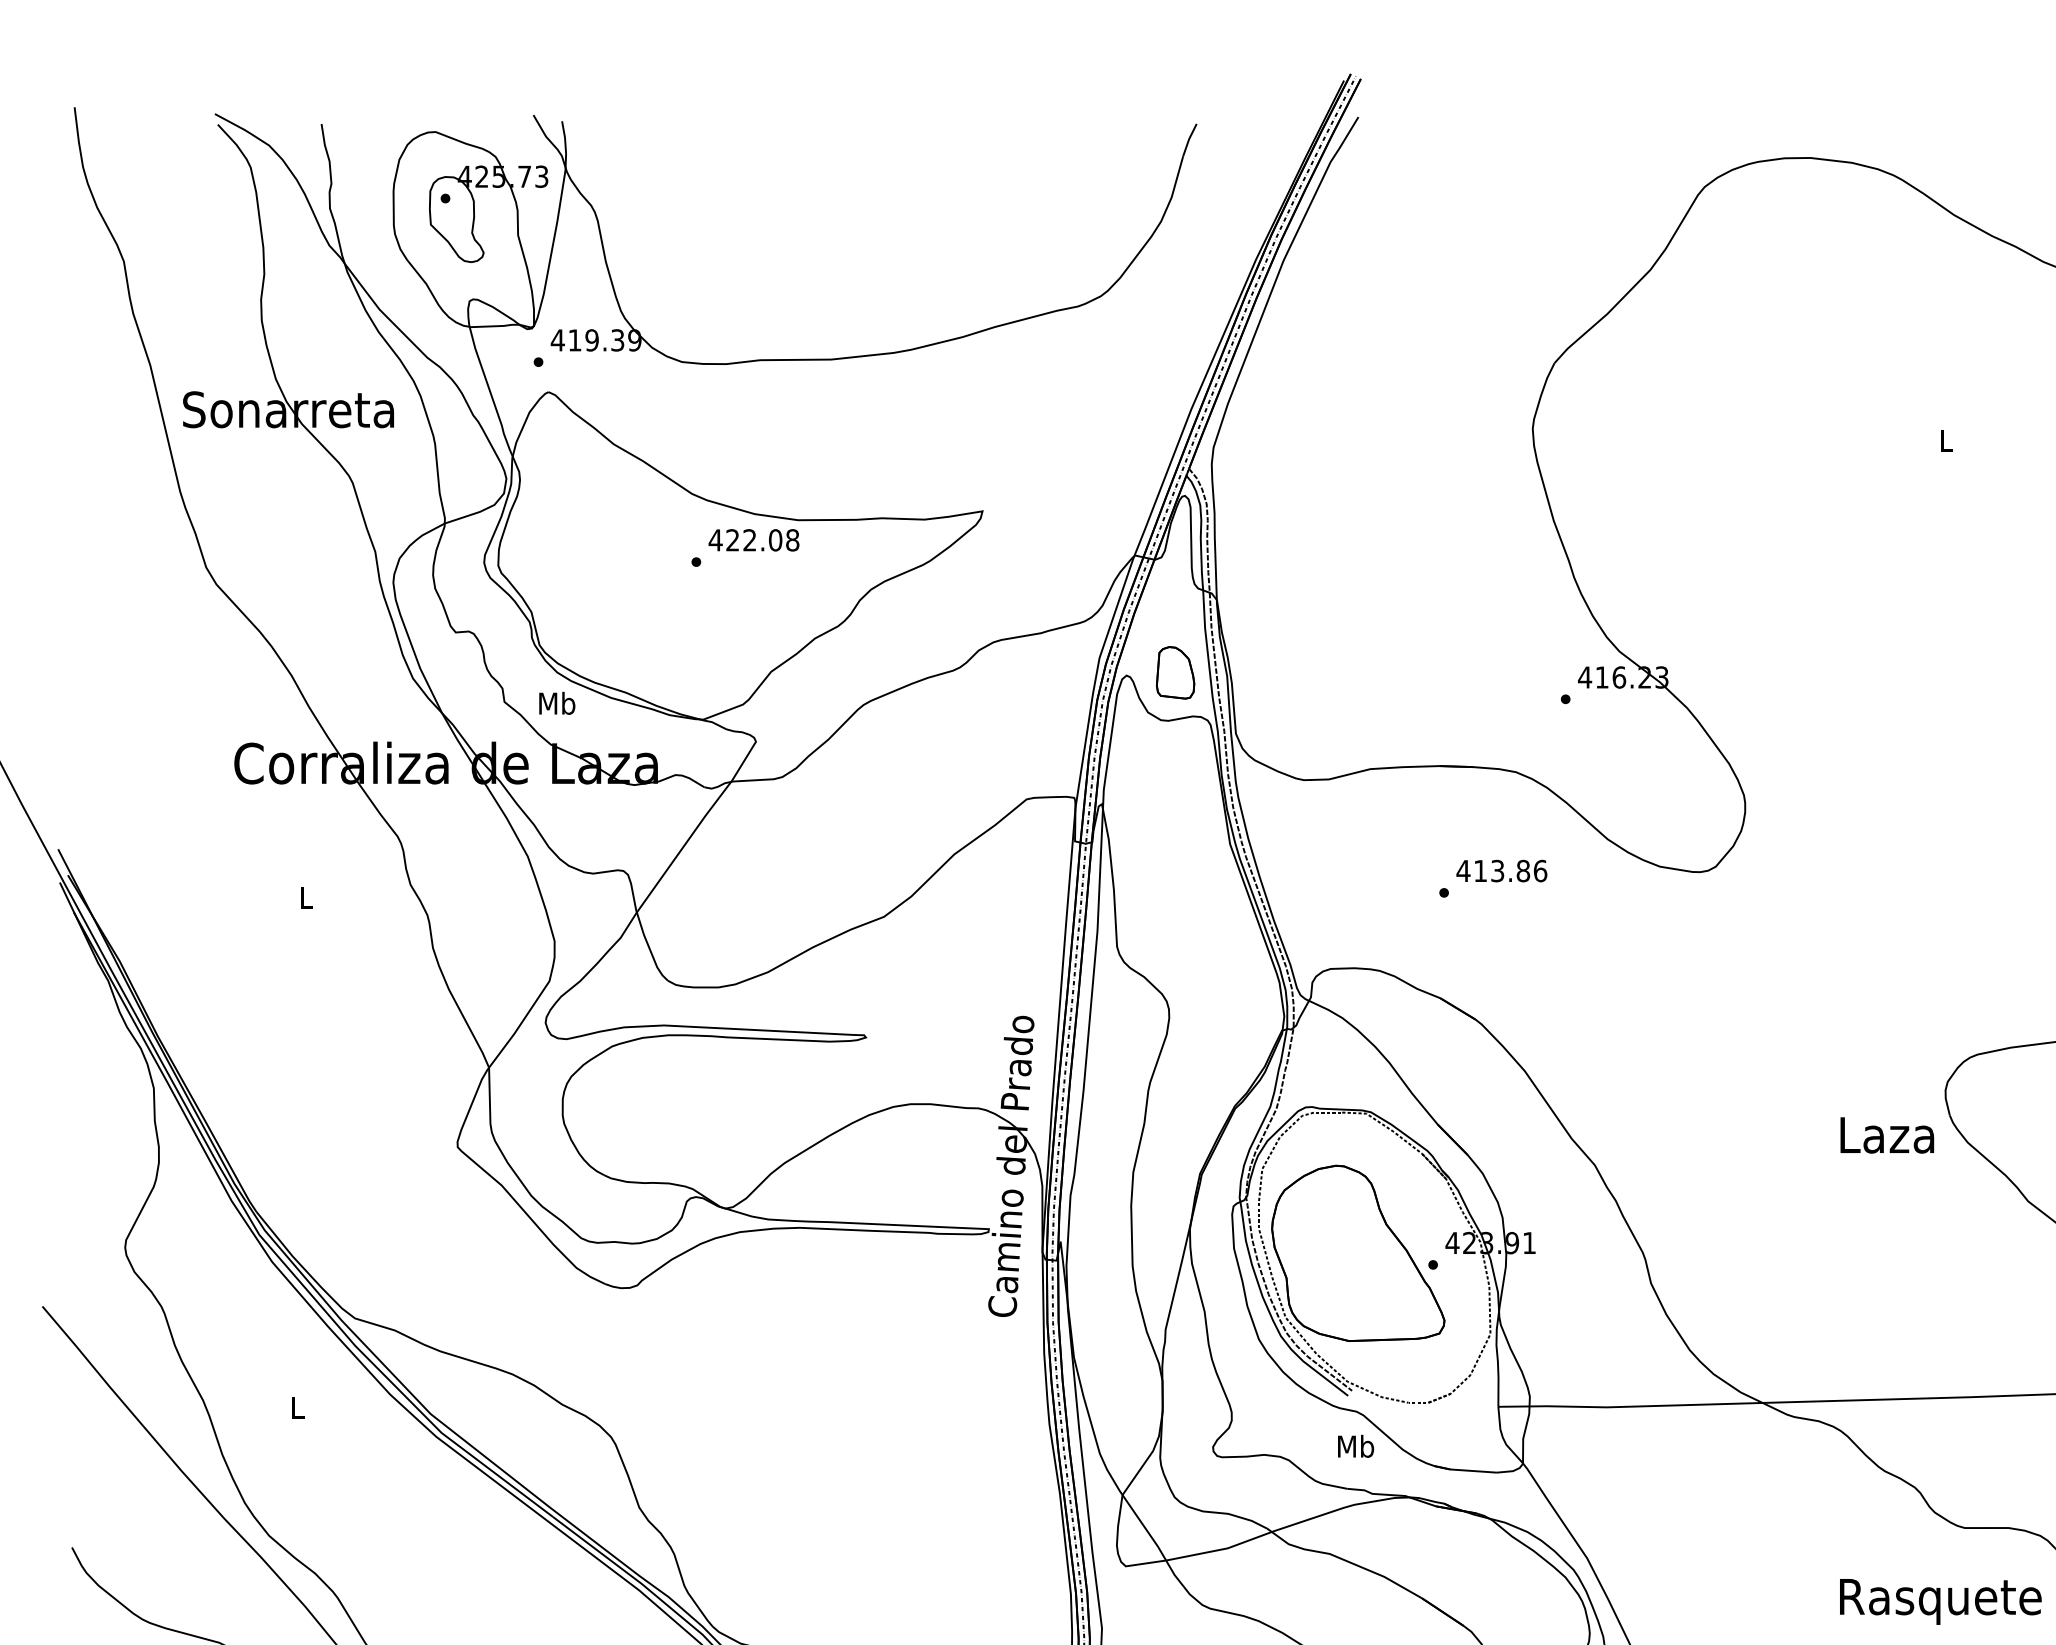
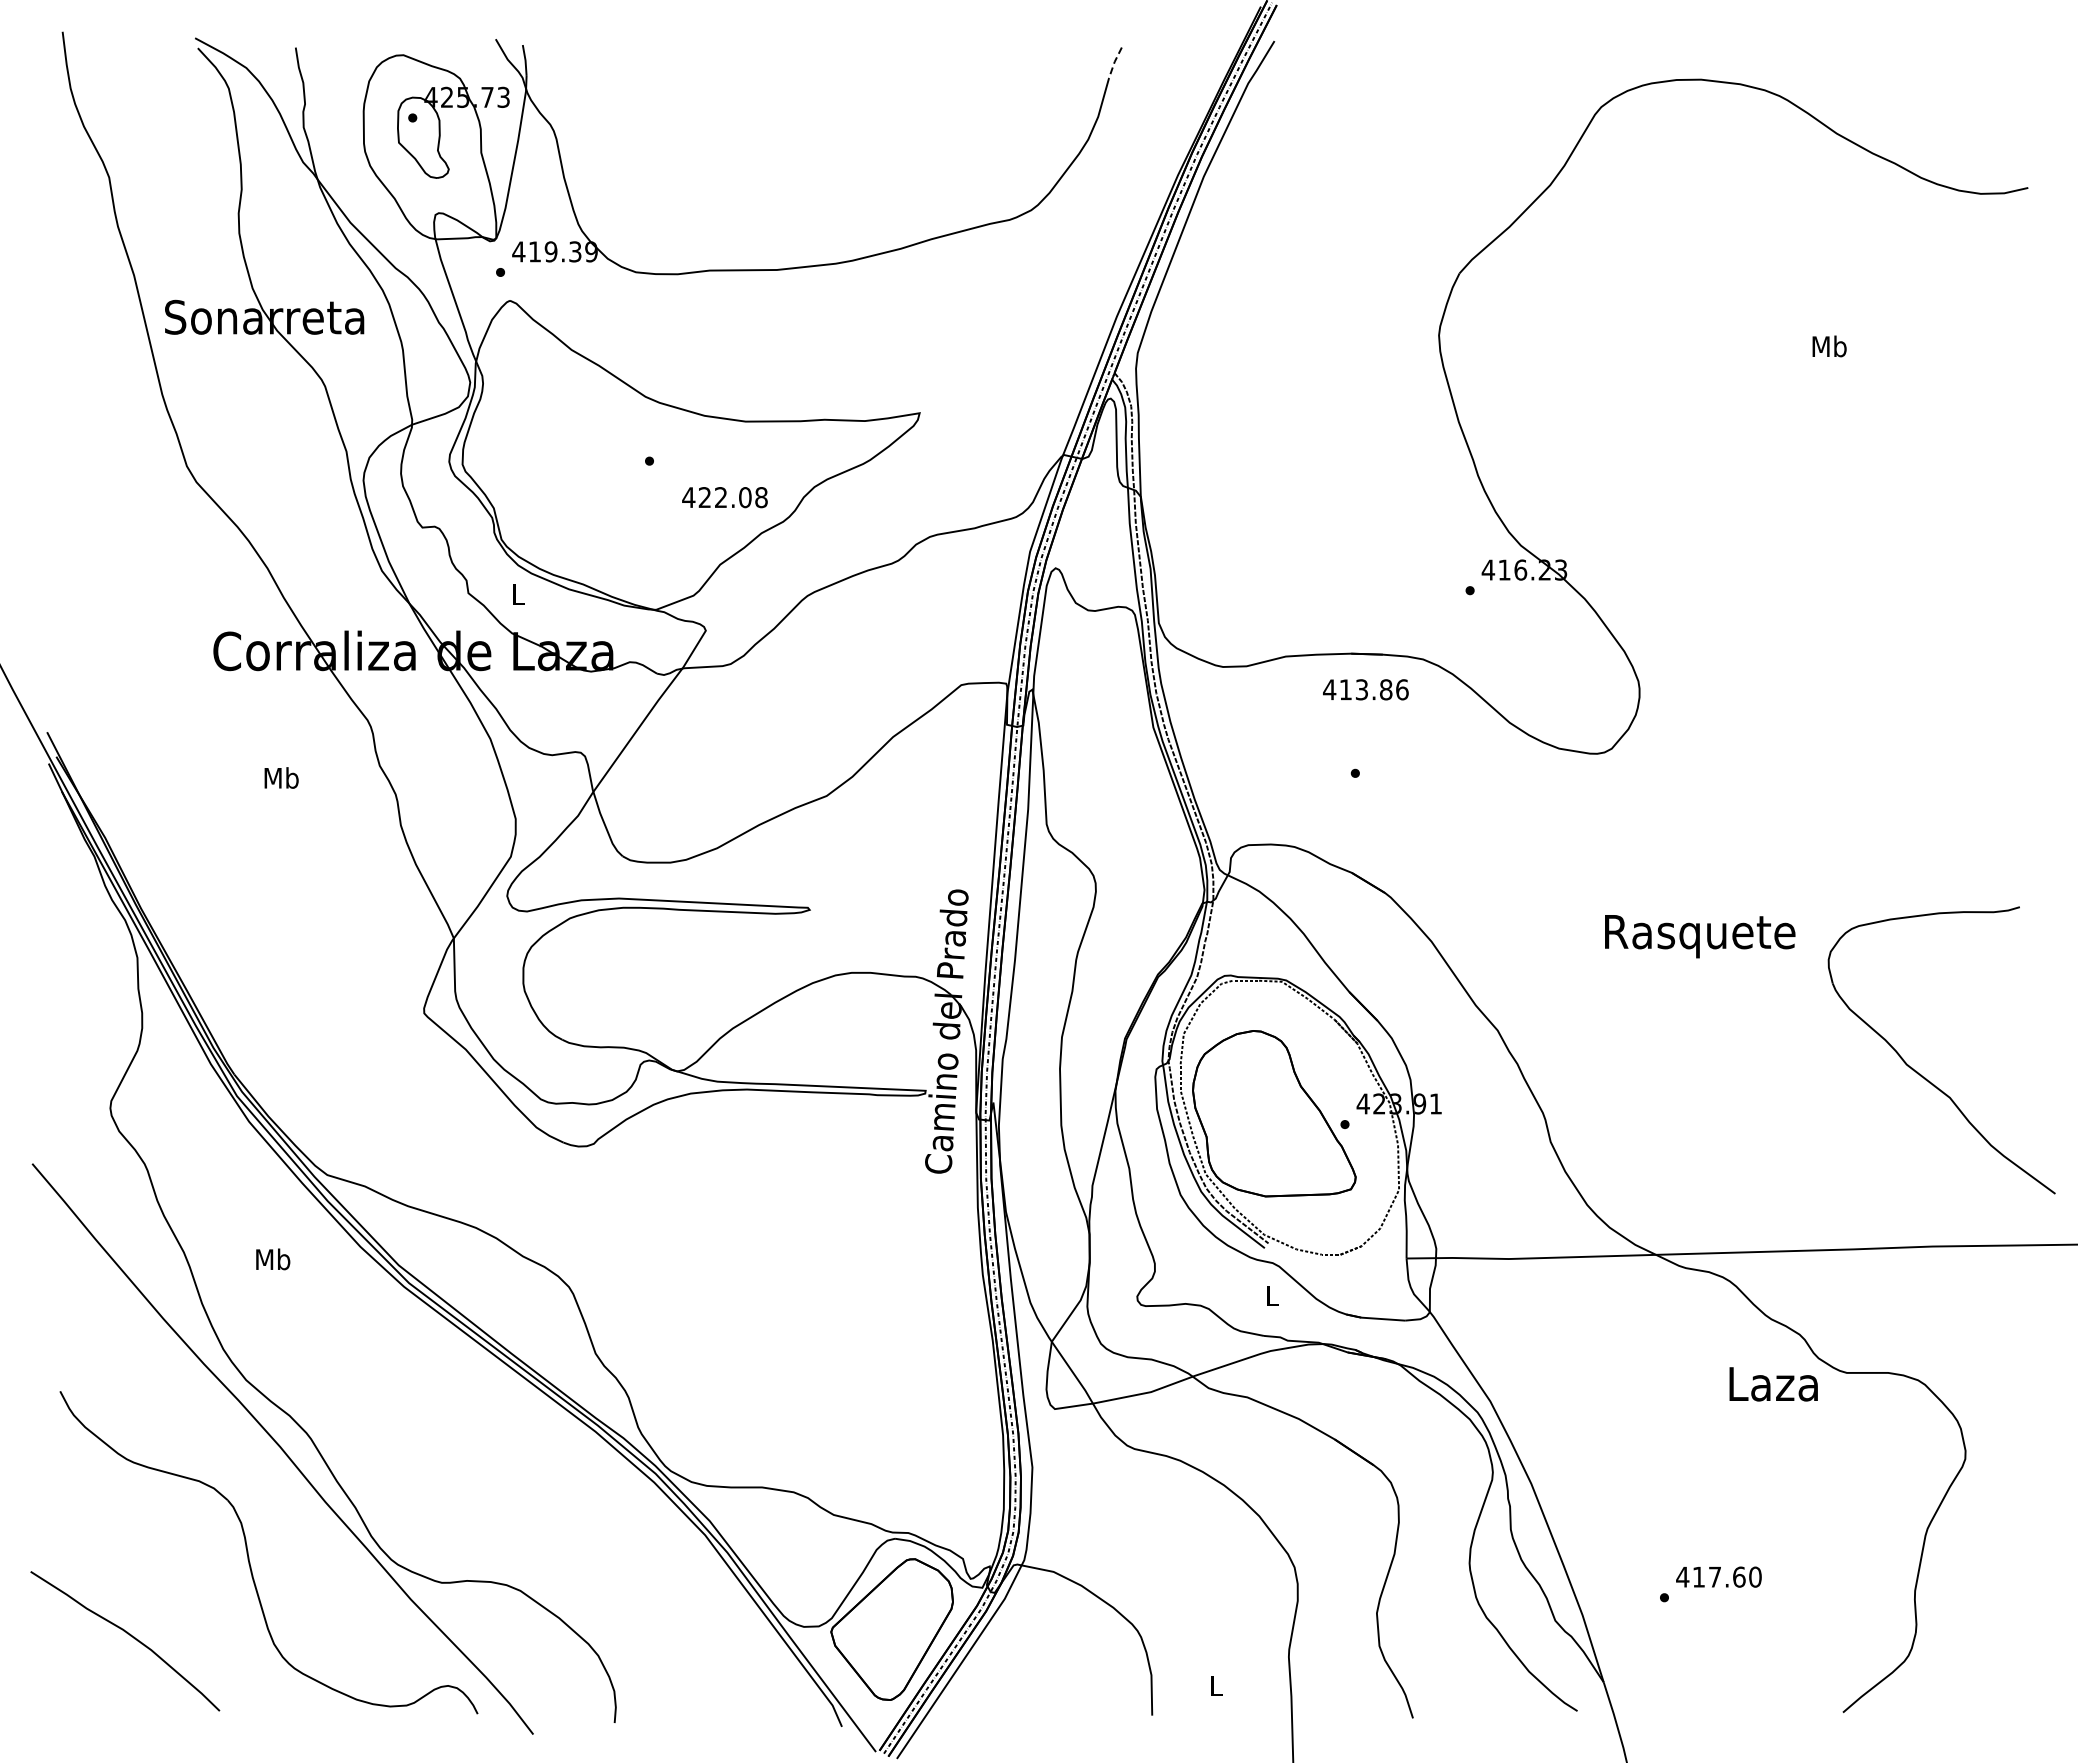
line: (1188, 138) -> (1114, 61), solid -> dashed
text: (1946, 440) -> (1829, 346), L -> Mb
text: (753, 540) -> (724, 497), moved
part: (1175, 672) -> (1101, 565), removed
text: (557, 703) -> (518, 594), Mb -> L
text: (1501, 870) -> (1365, 689), moved
text: (306, 897) -> (281, 777), L -> Mb
text: (1887, 1135) -> (1773, 1384), moved
text: (297, 1407) -> (273, 1259), L -> Mb
text: (1356, 1446) -> (1272, 1295), Mb -> L
text: (1941, 1601) -> (1700, 936), moved

